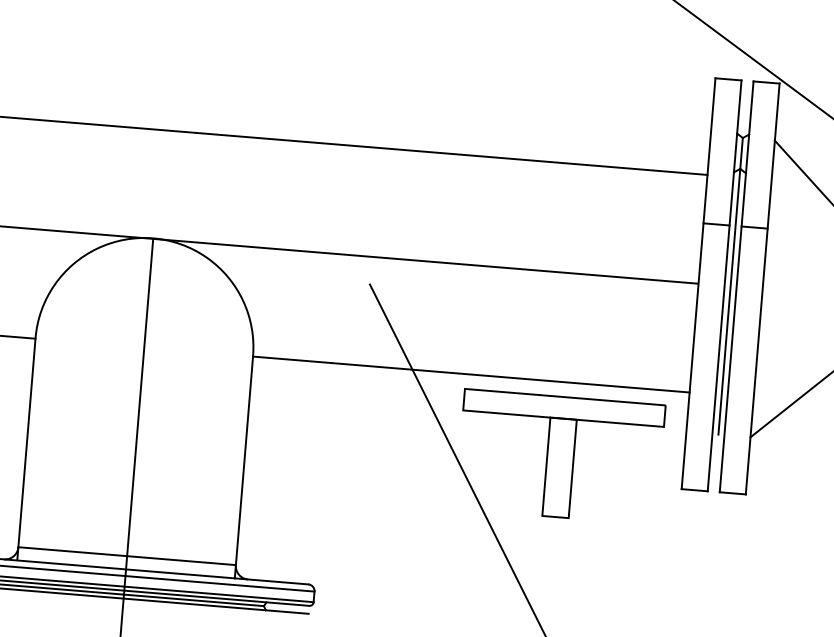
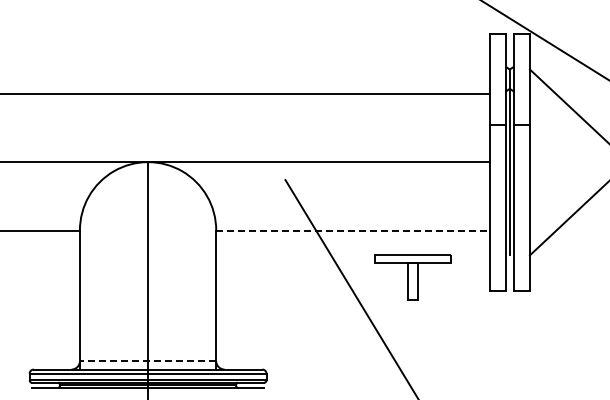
line: (470, 374) -> (352, 230), solid -> dashed
part: (560, 457) -> (412, 277), size x0.6
line: (126, 556) -> (147, 361), solid -> dashed

